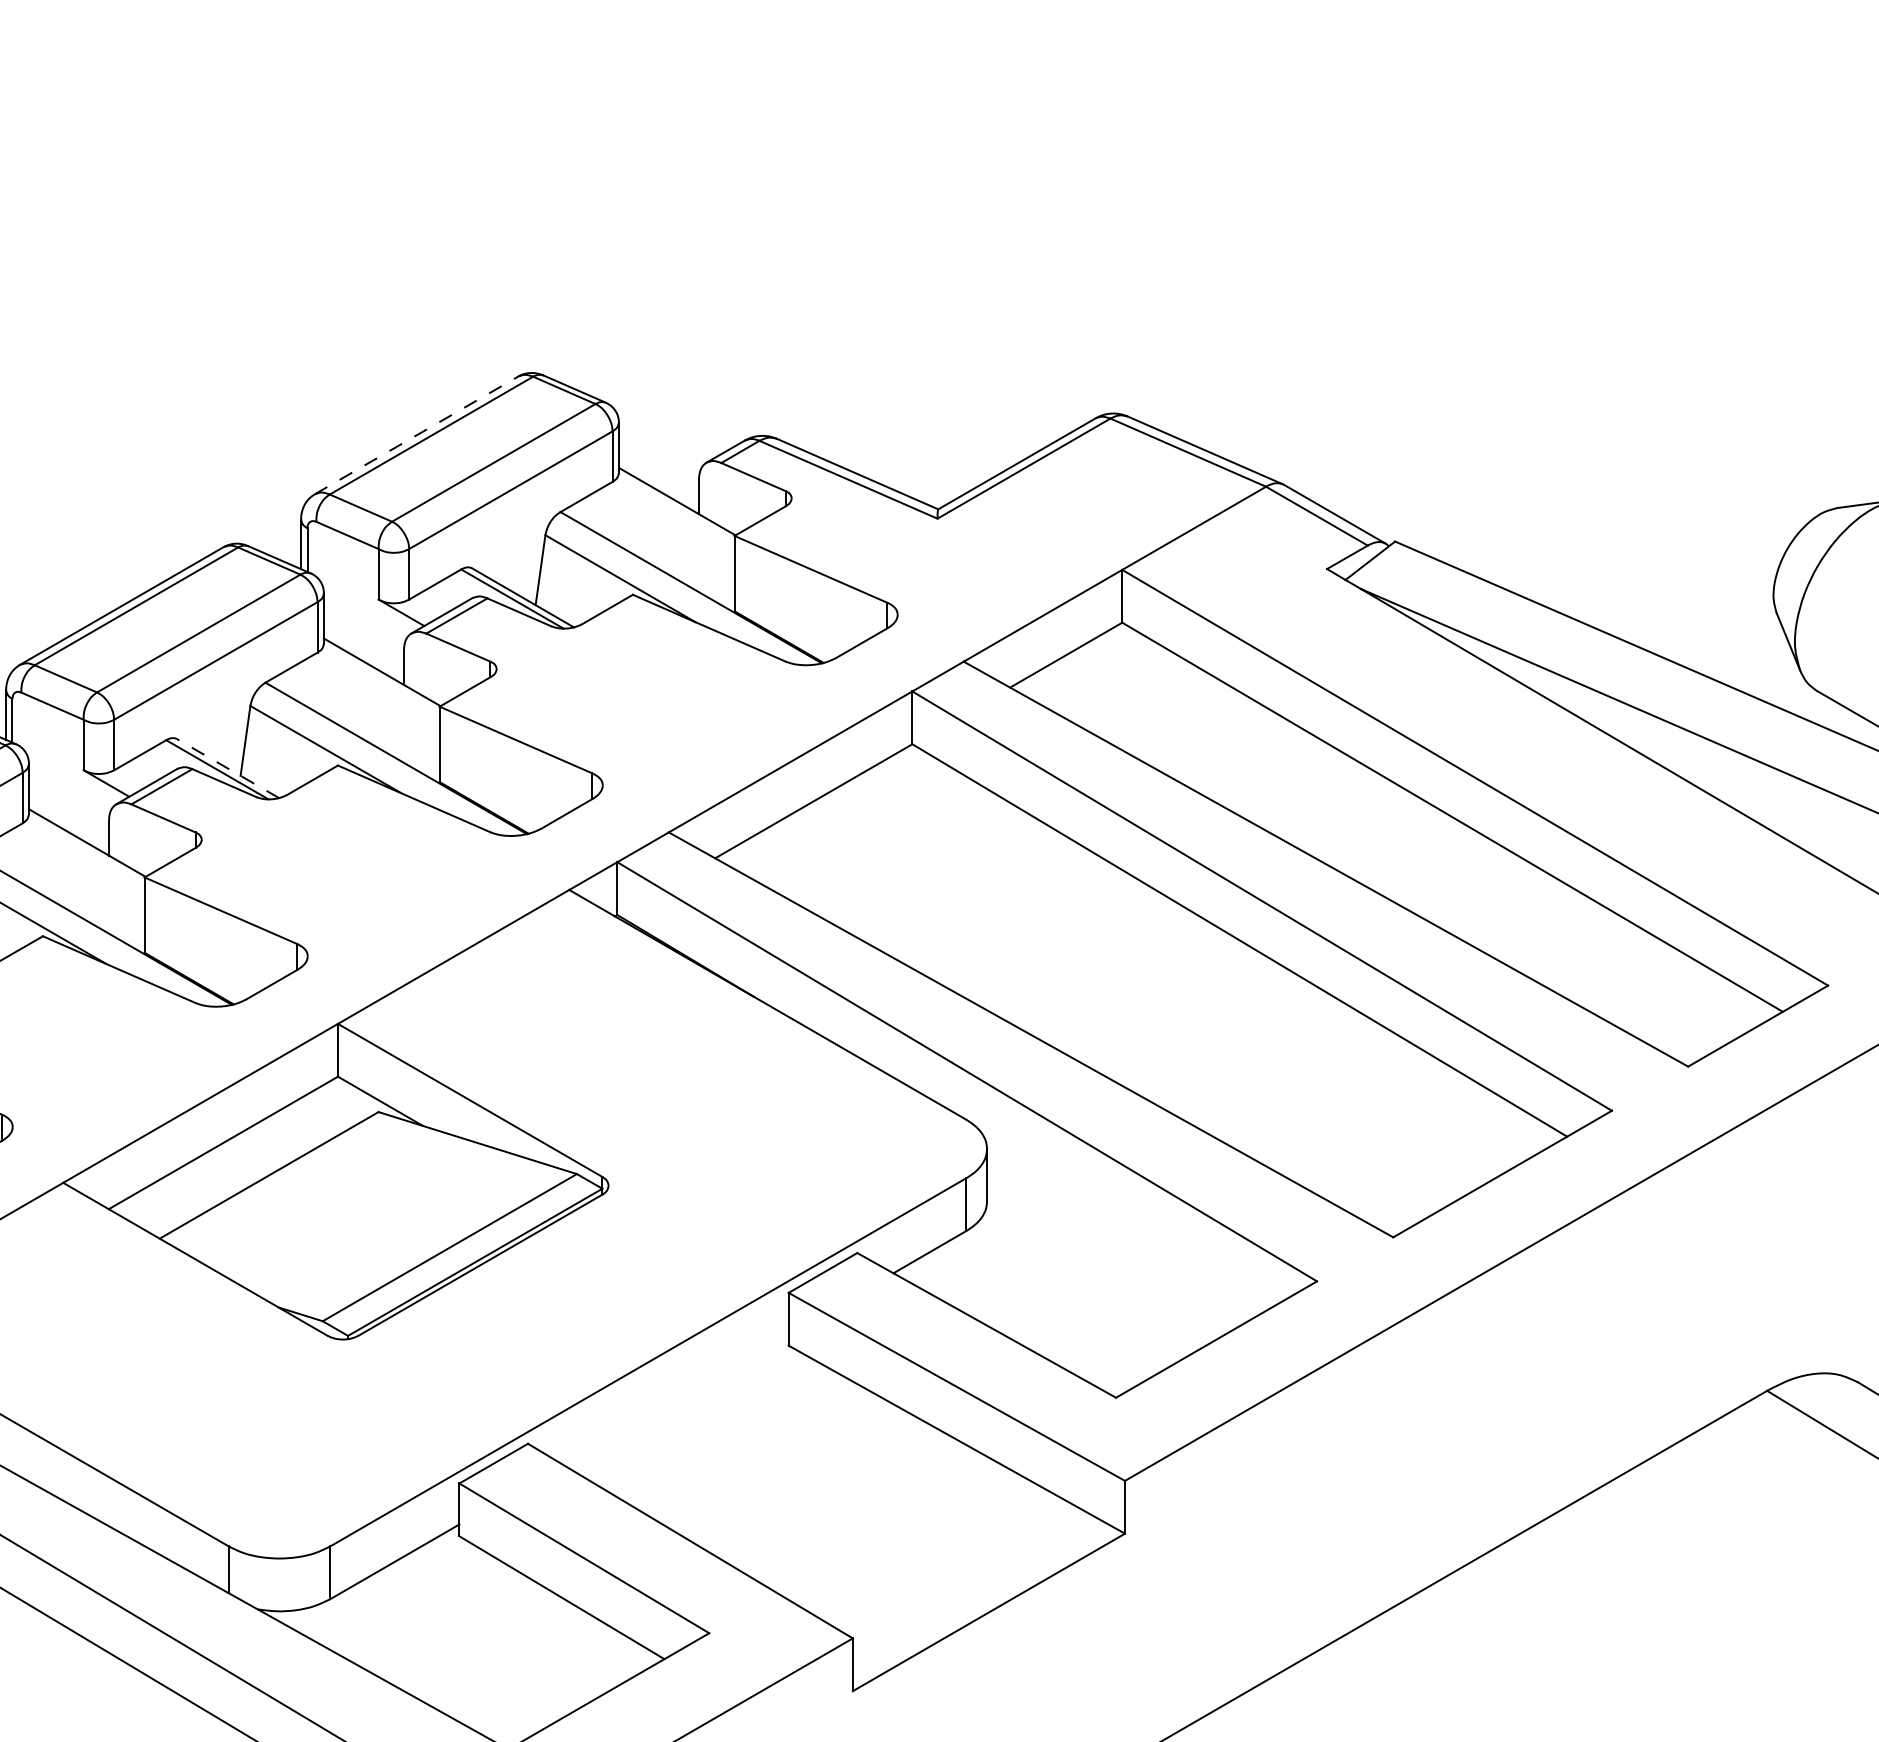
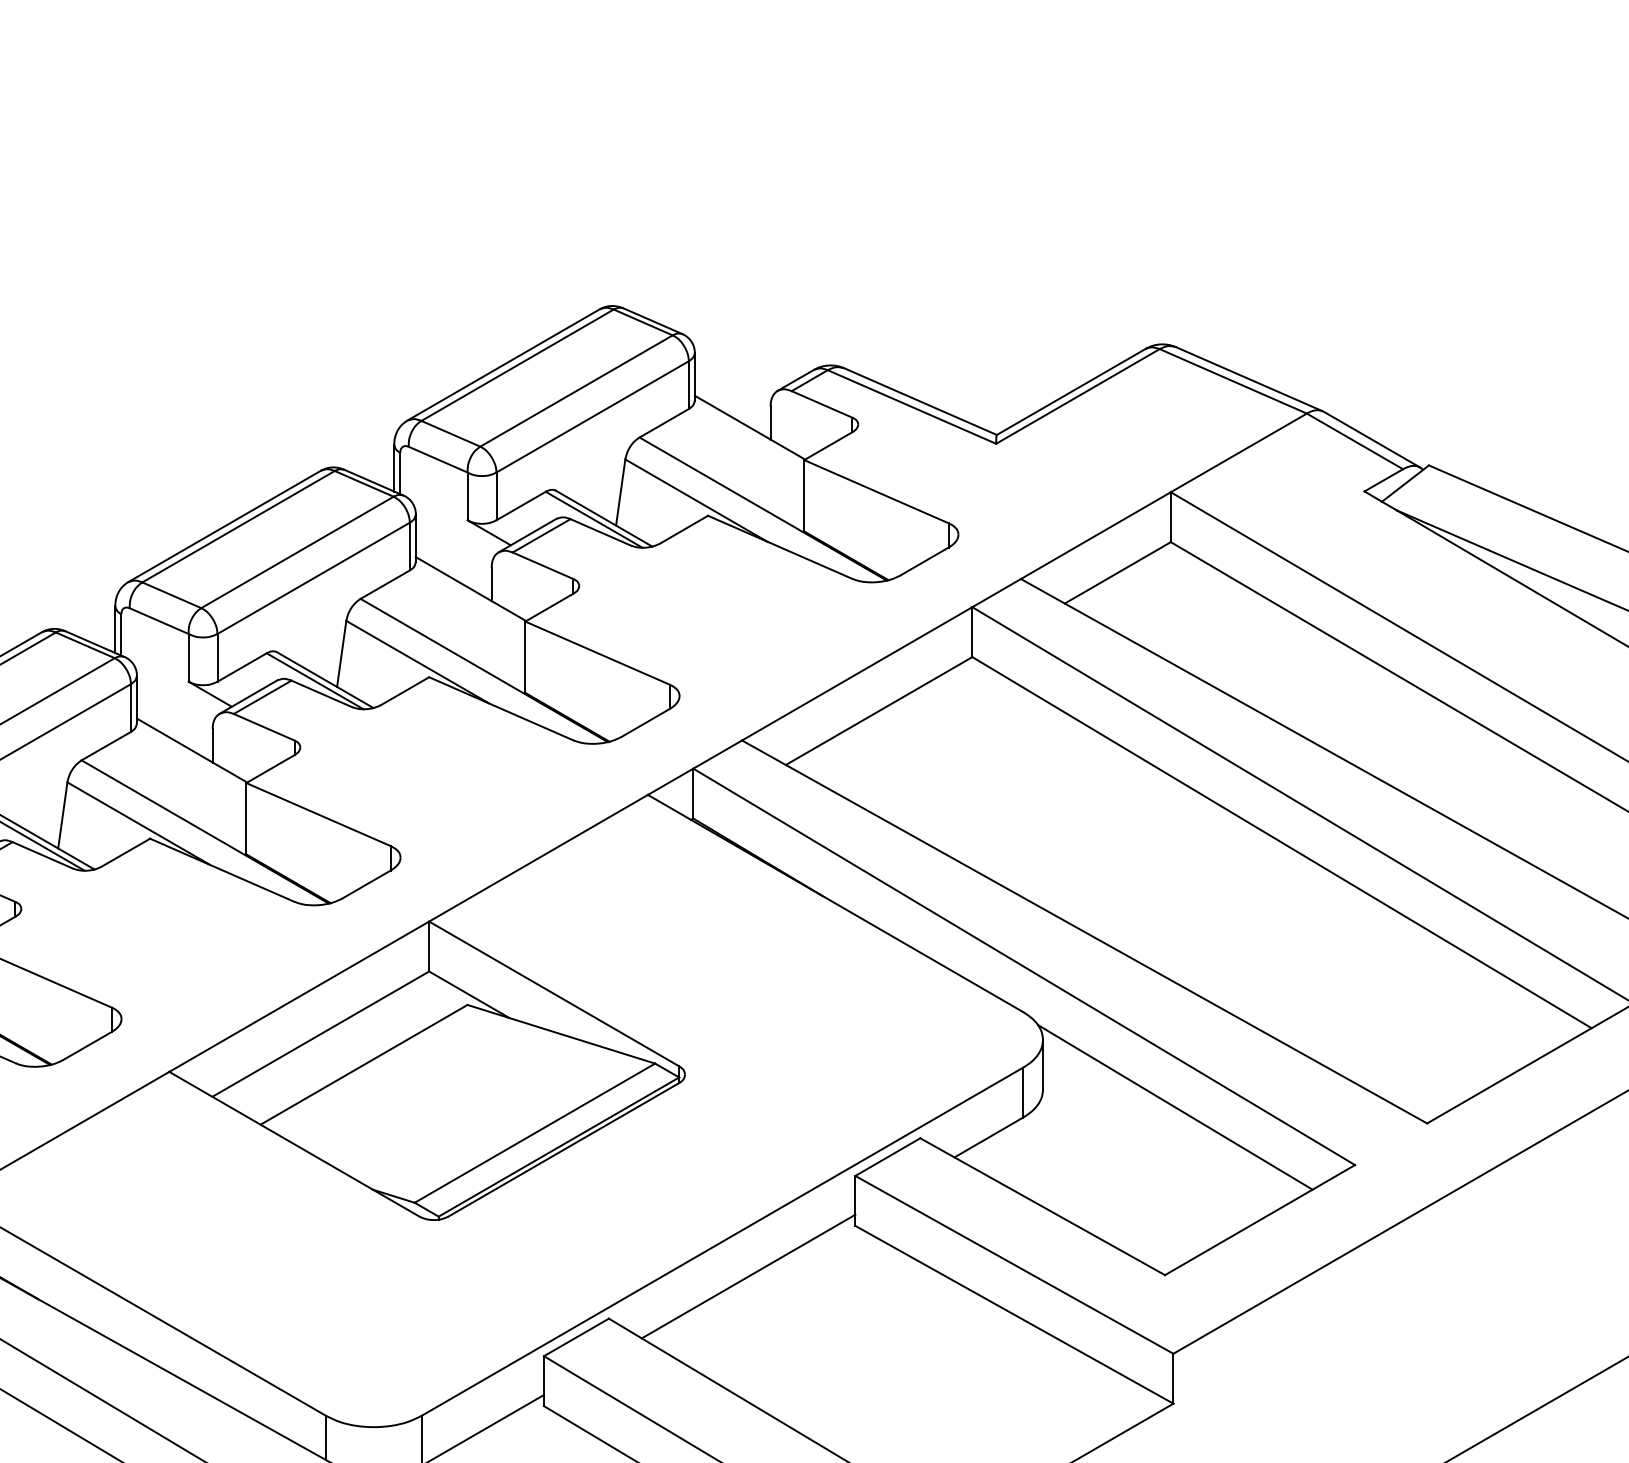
line: (416, 435) -> (503, 365), dashed -> solid
line: (228, 768) -> (325, 680), dashed -> solid
line: (1126, 1220) -> (1174, 1107), added
line: (675, 1398) -> (748, 1275), added

